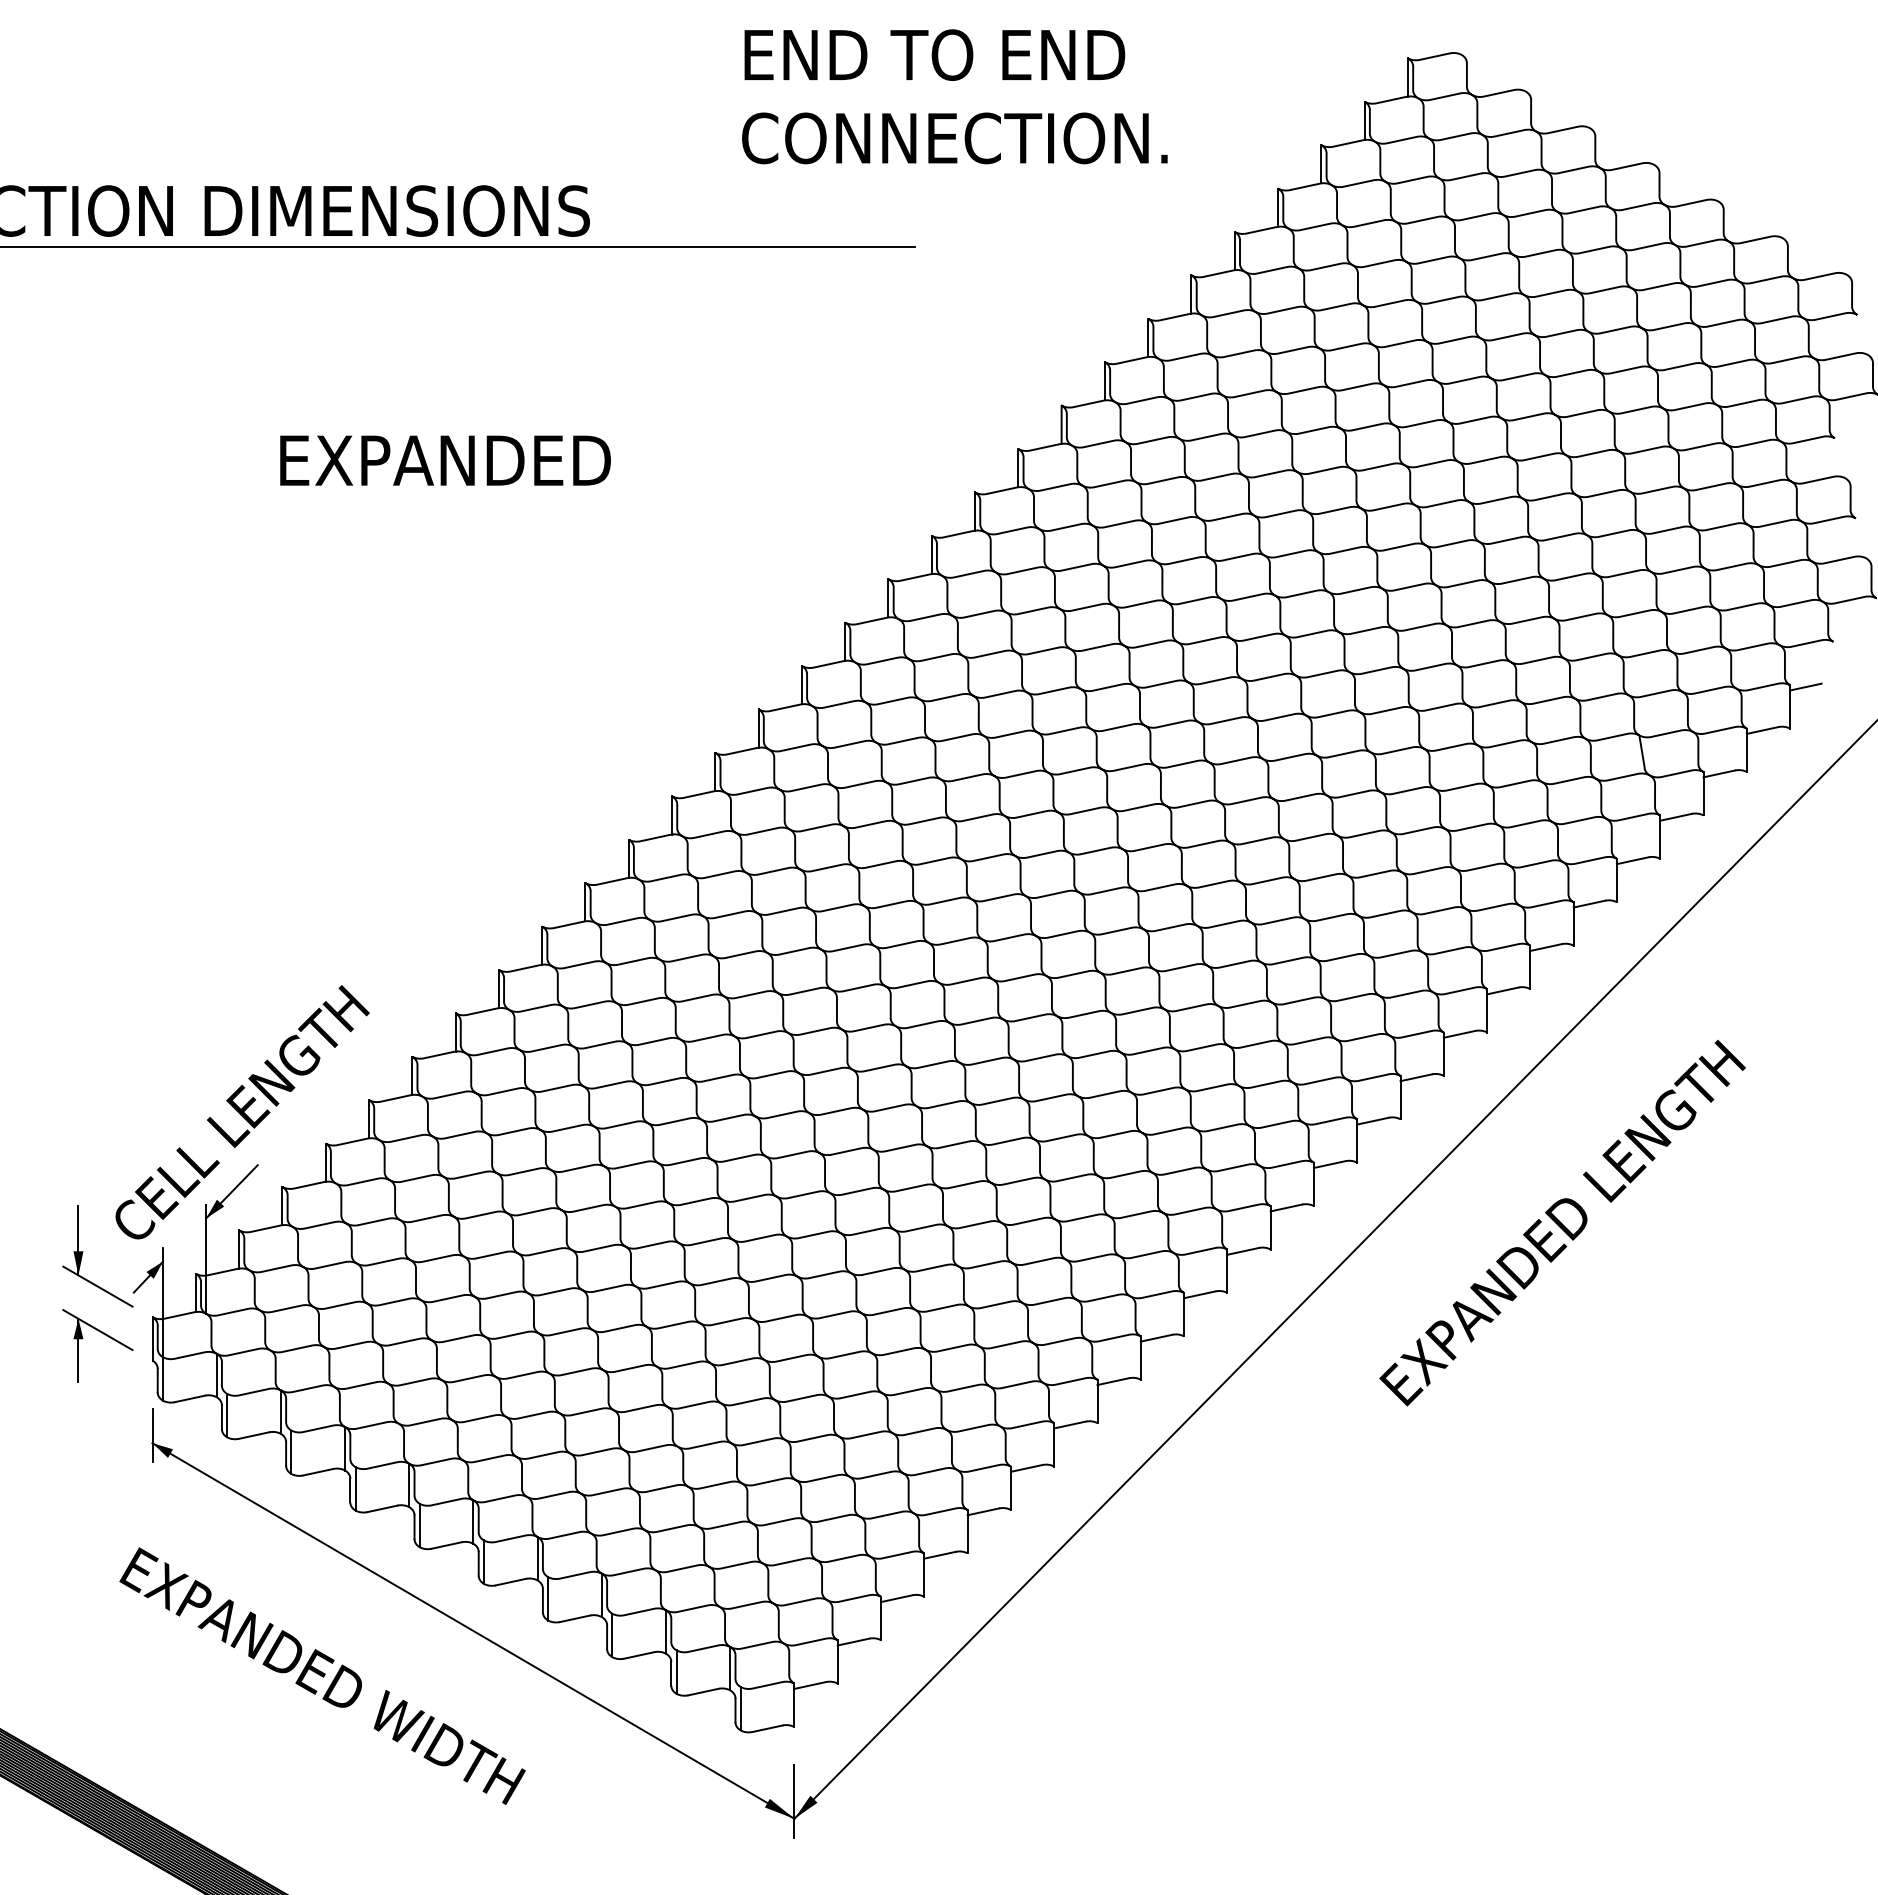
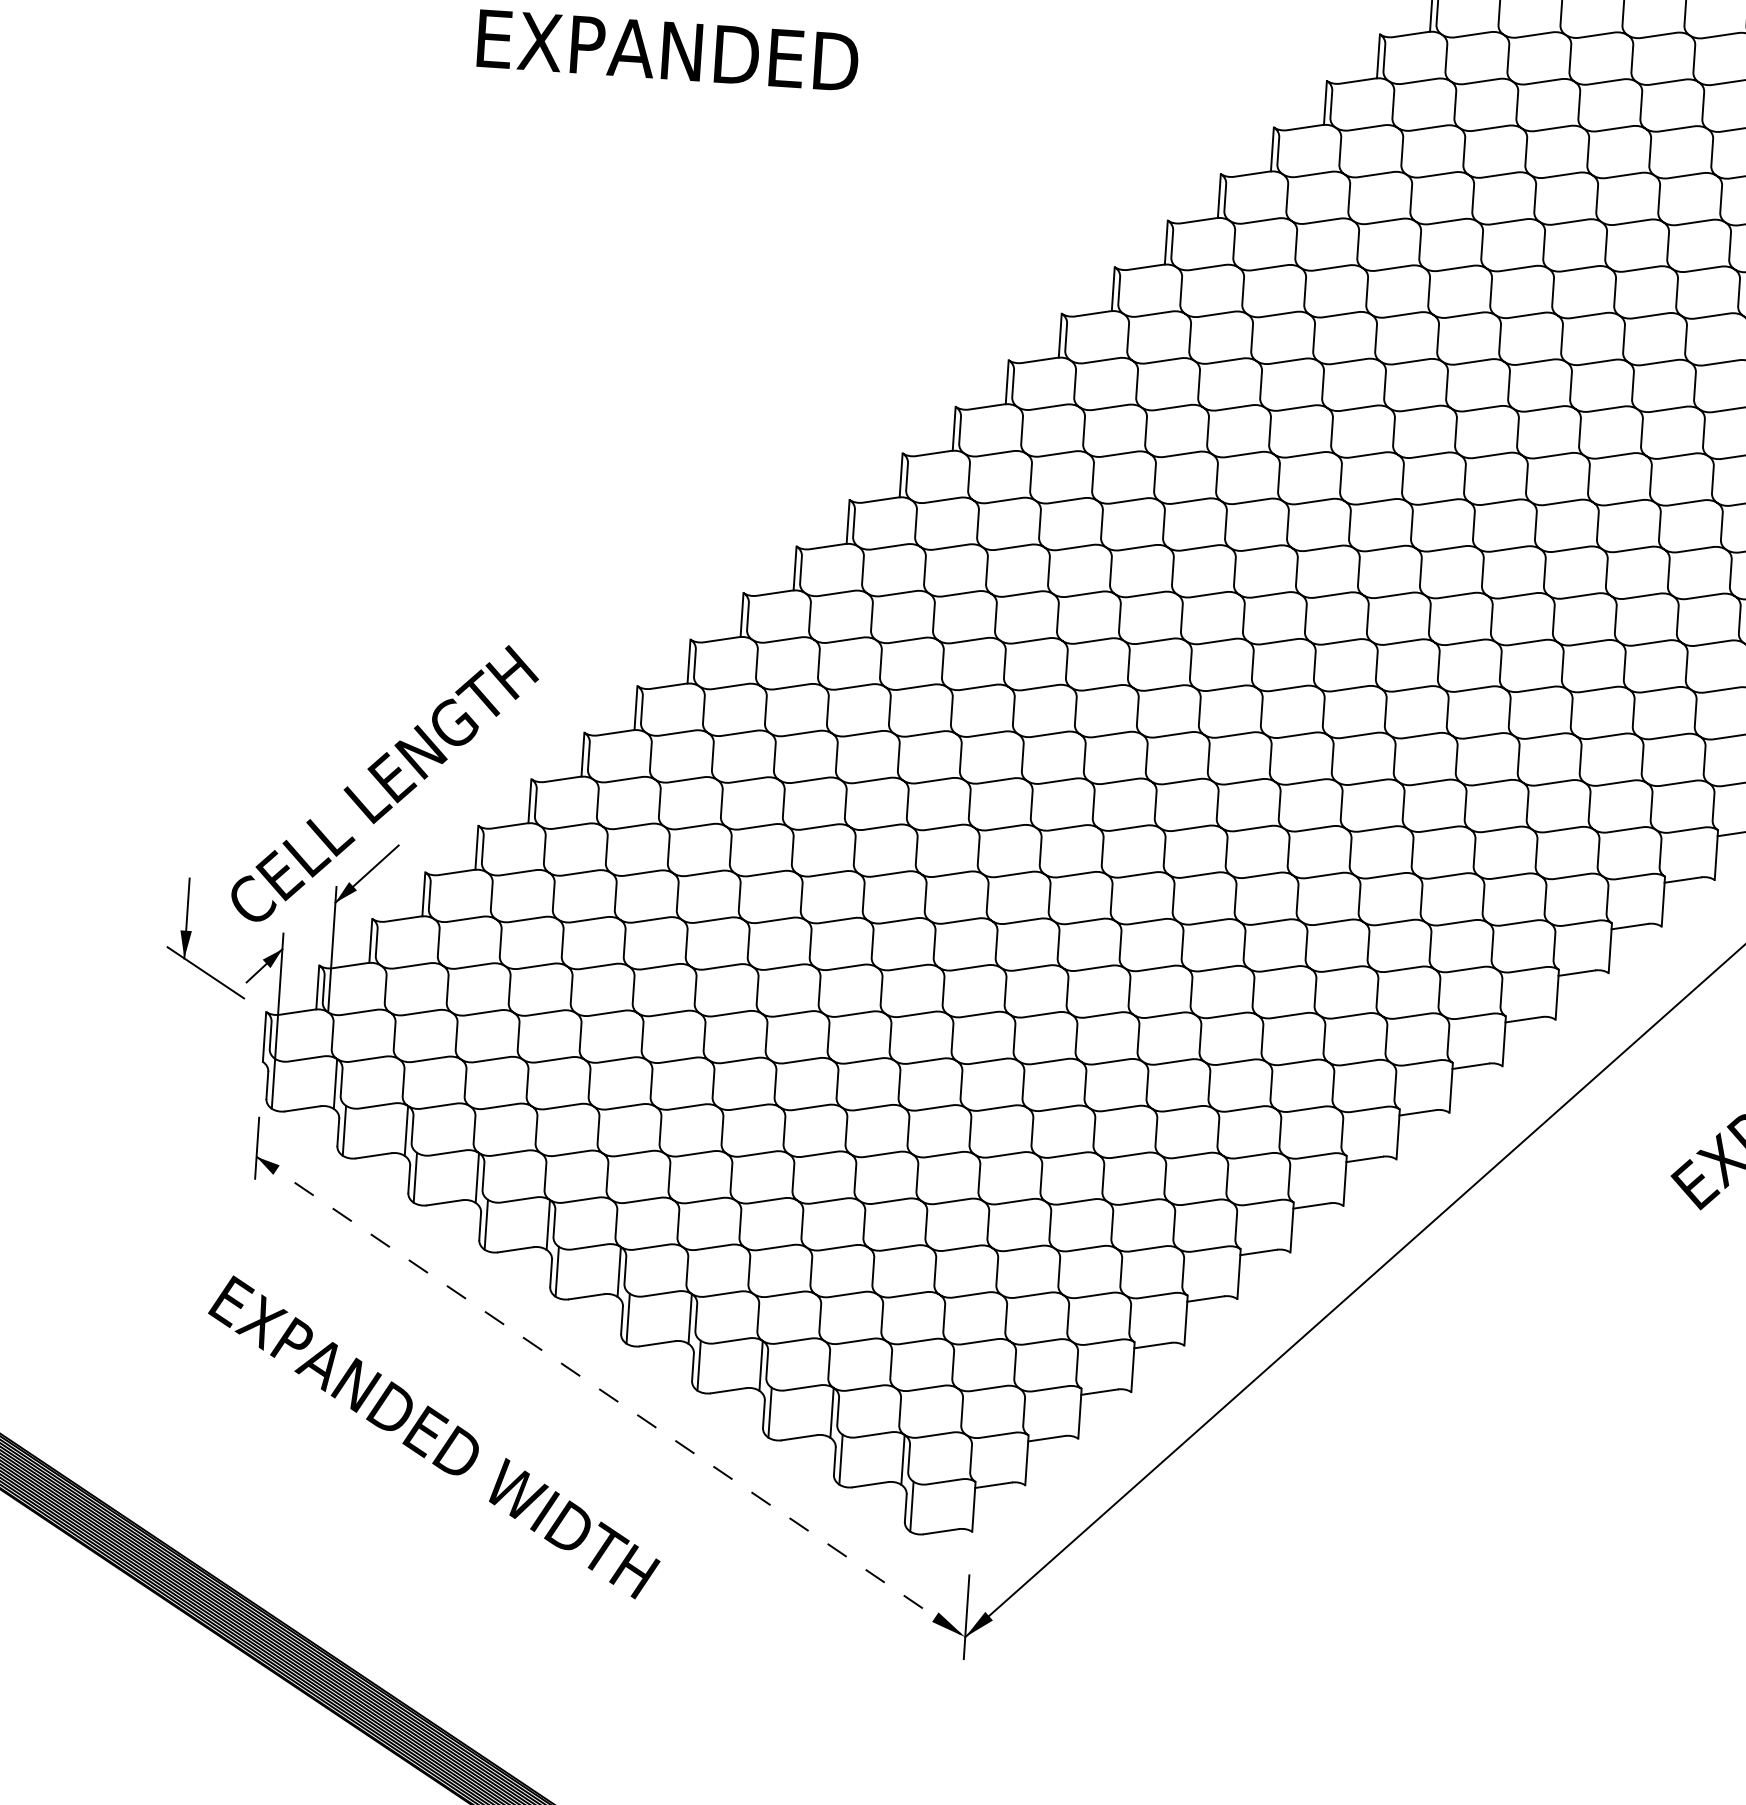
part: (103, 1334) -> (208, 1028), removed
line: (473, 1631) -> (610, 1397), solid -> dashed

